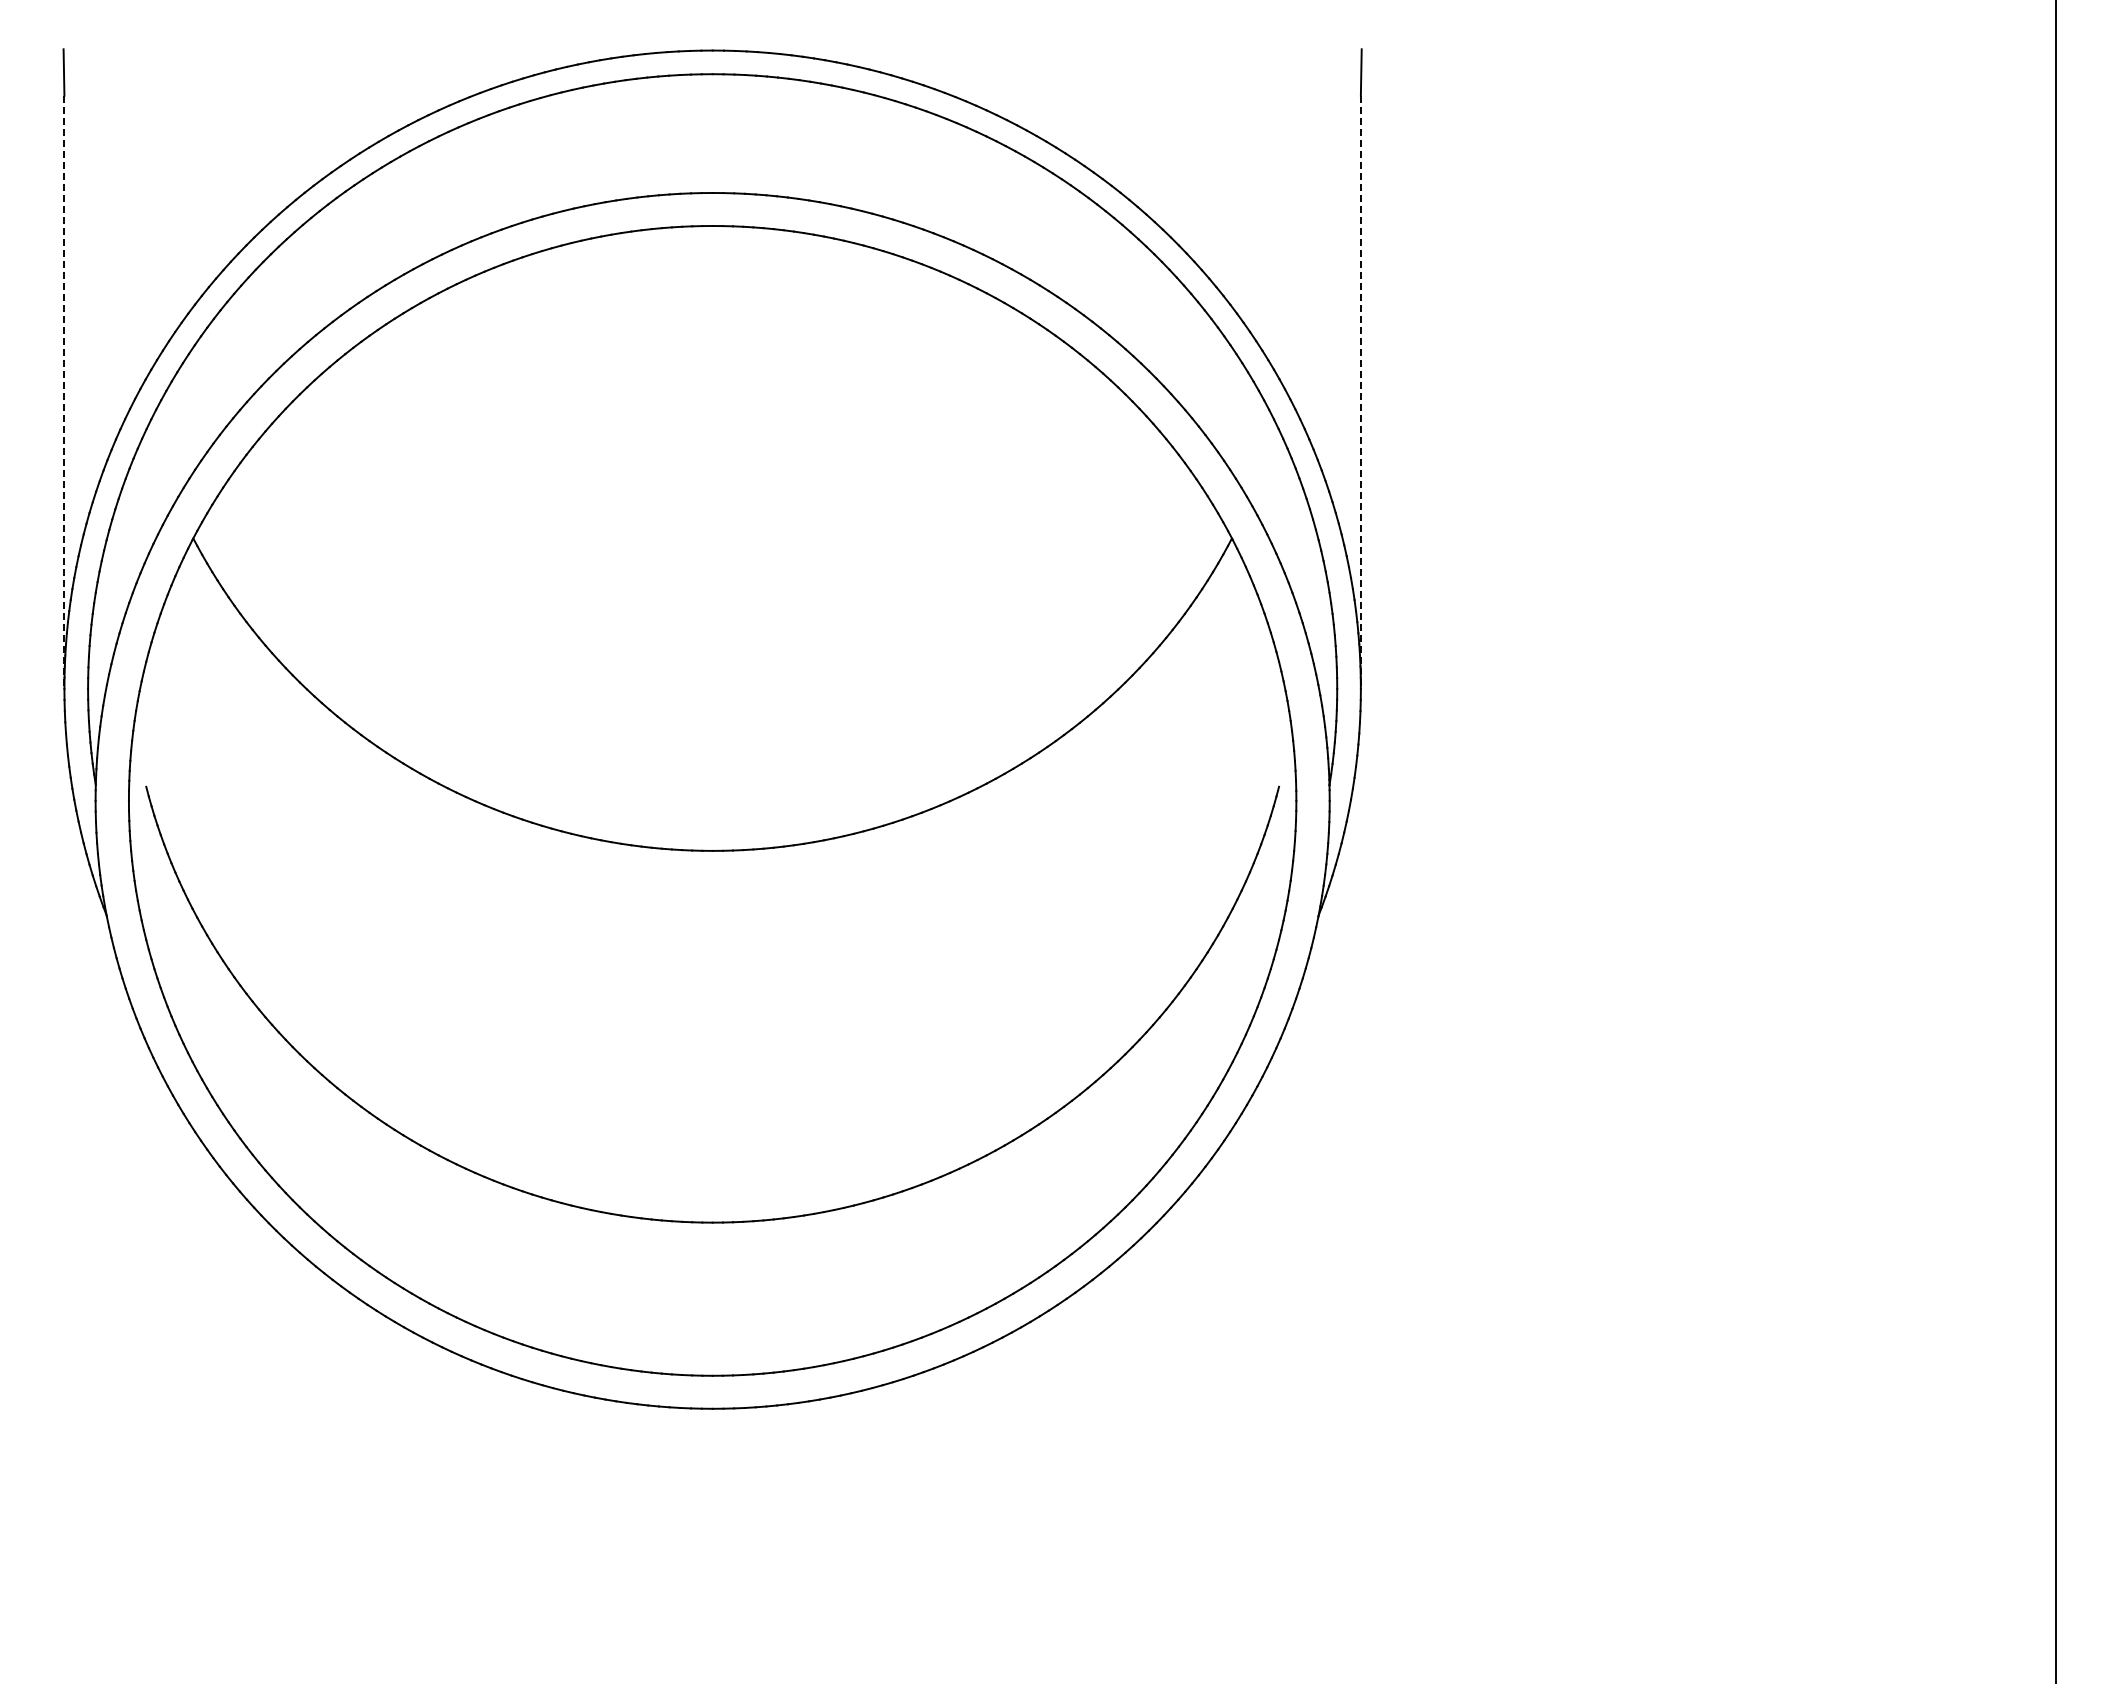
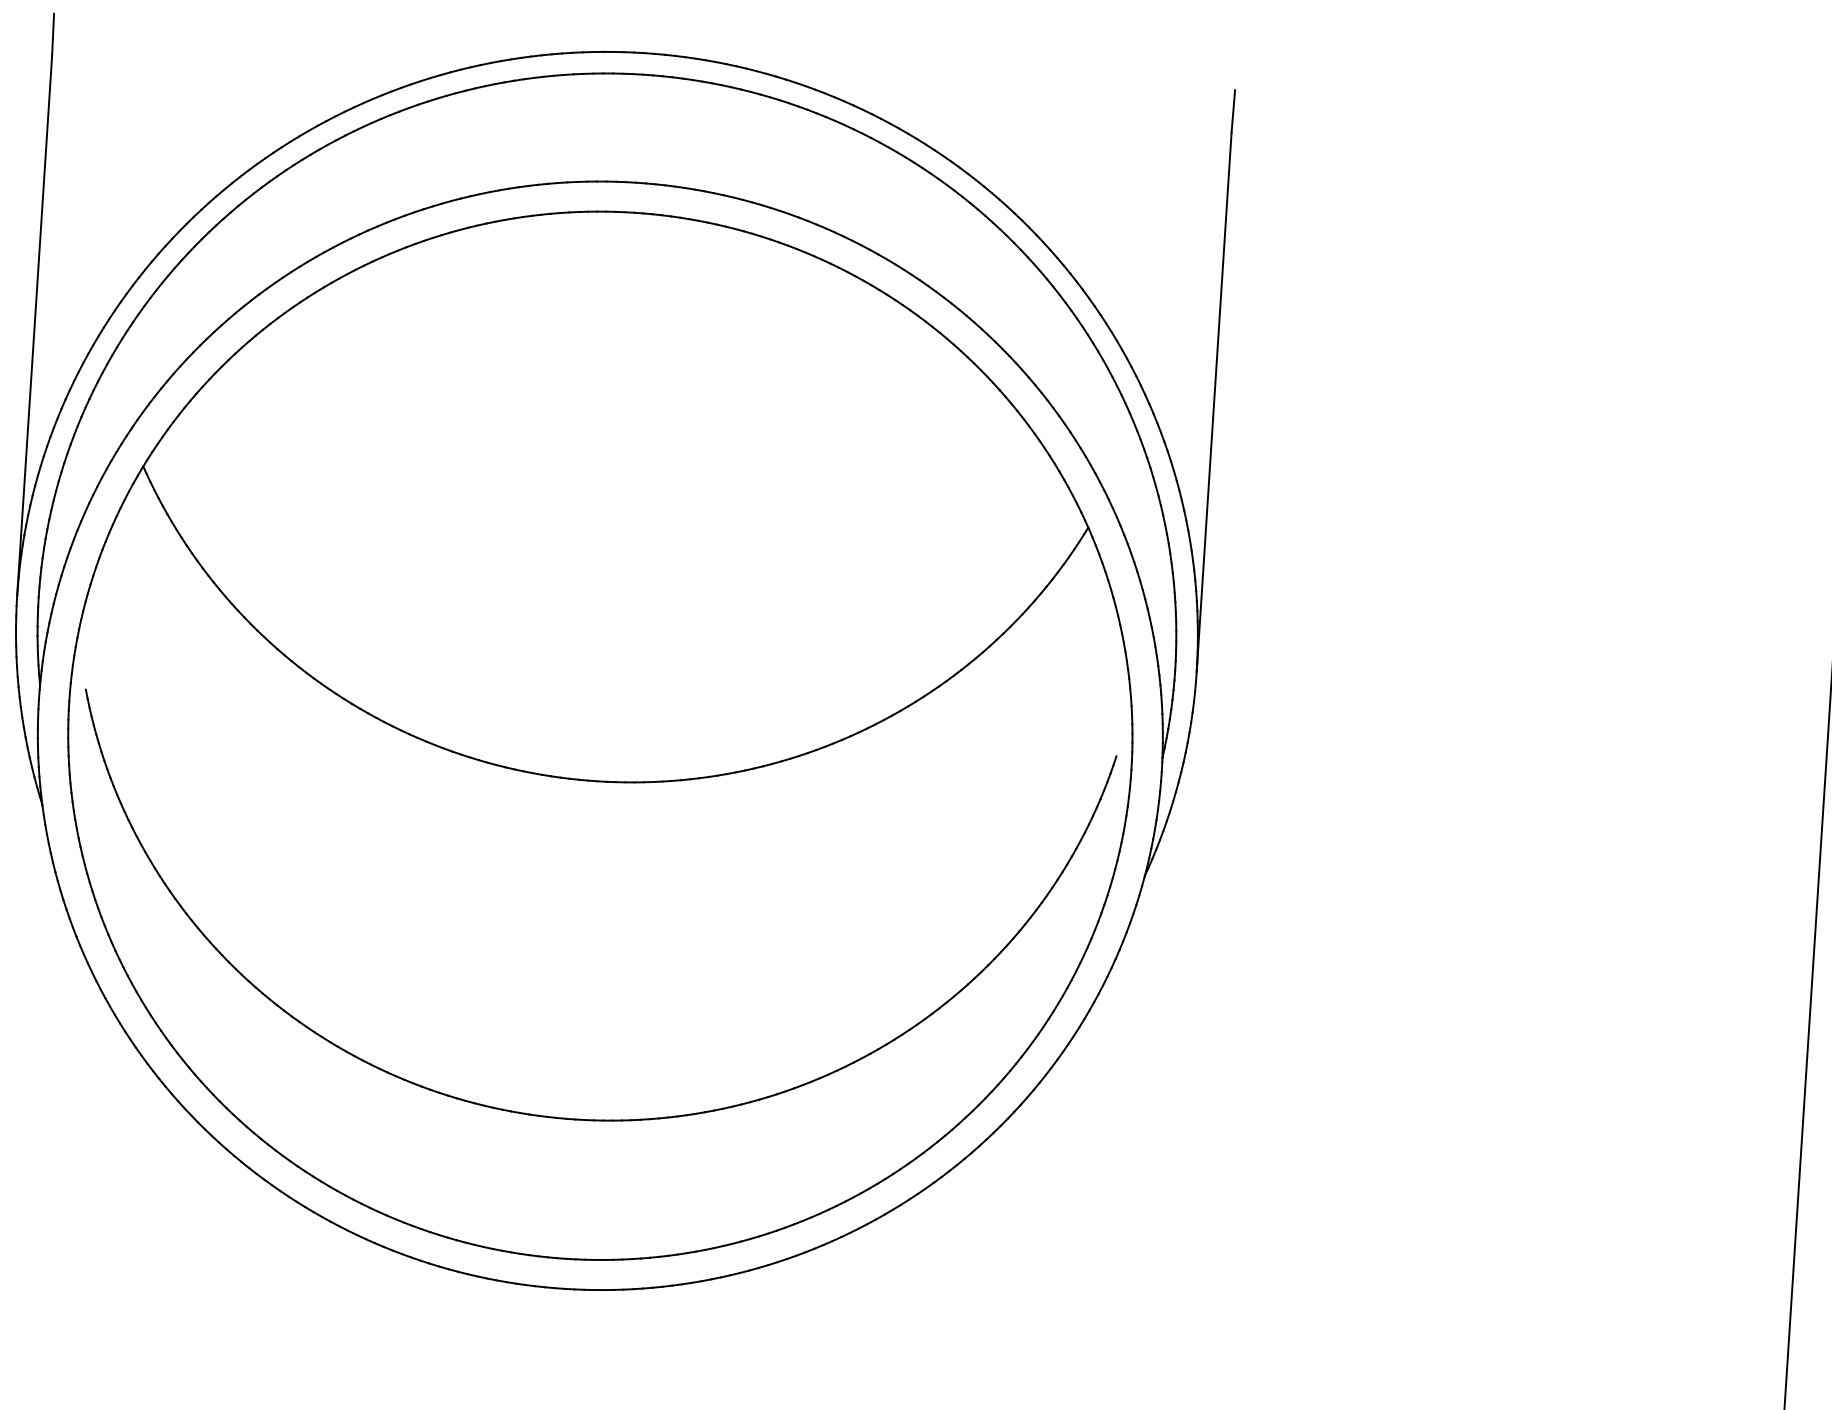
line: (64, 392) -> (34, 326), dashed -> solid
line: (1360, 392) -> (1213, 402), dashed -> solid

